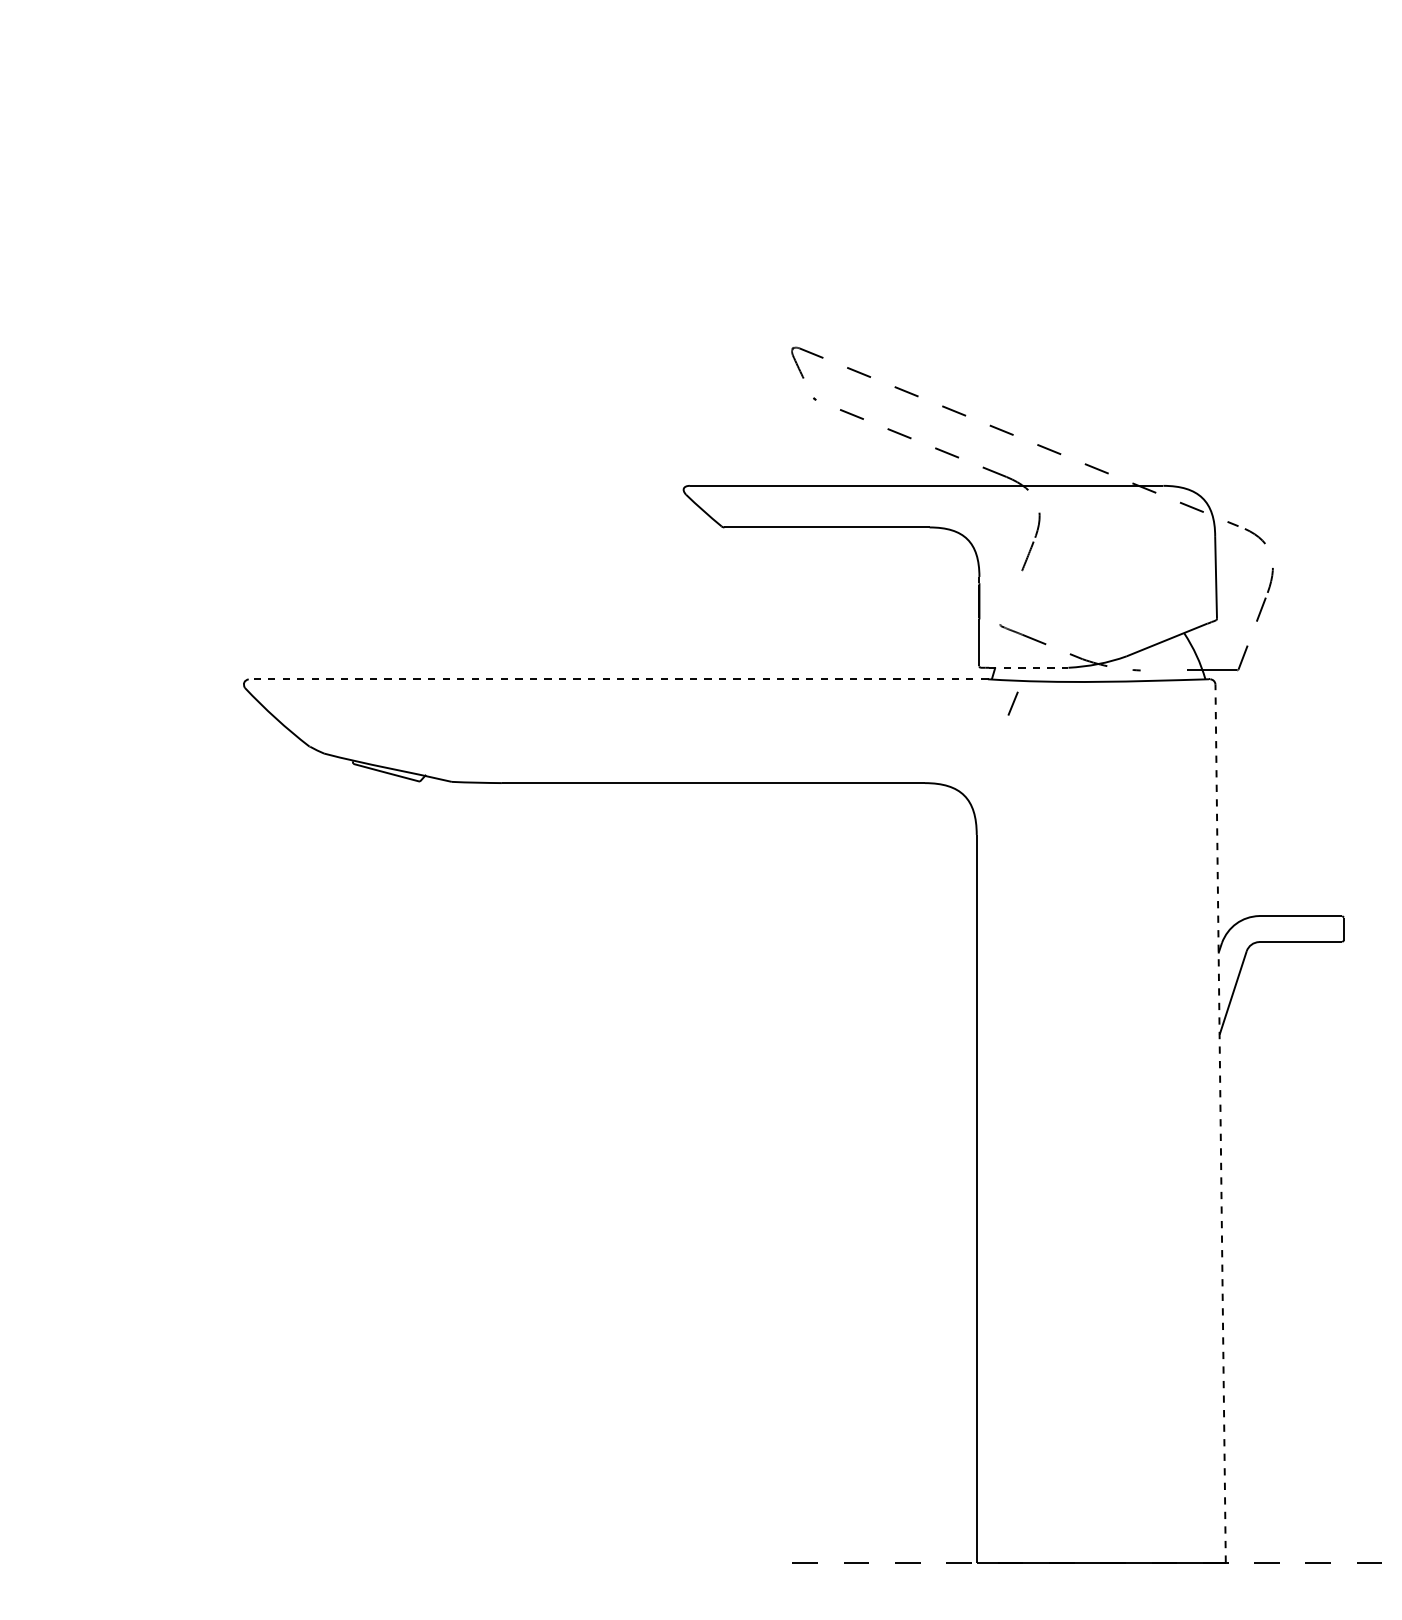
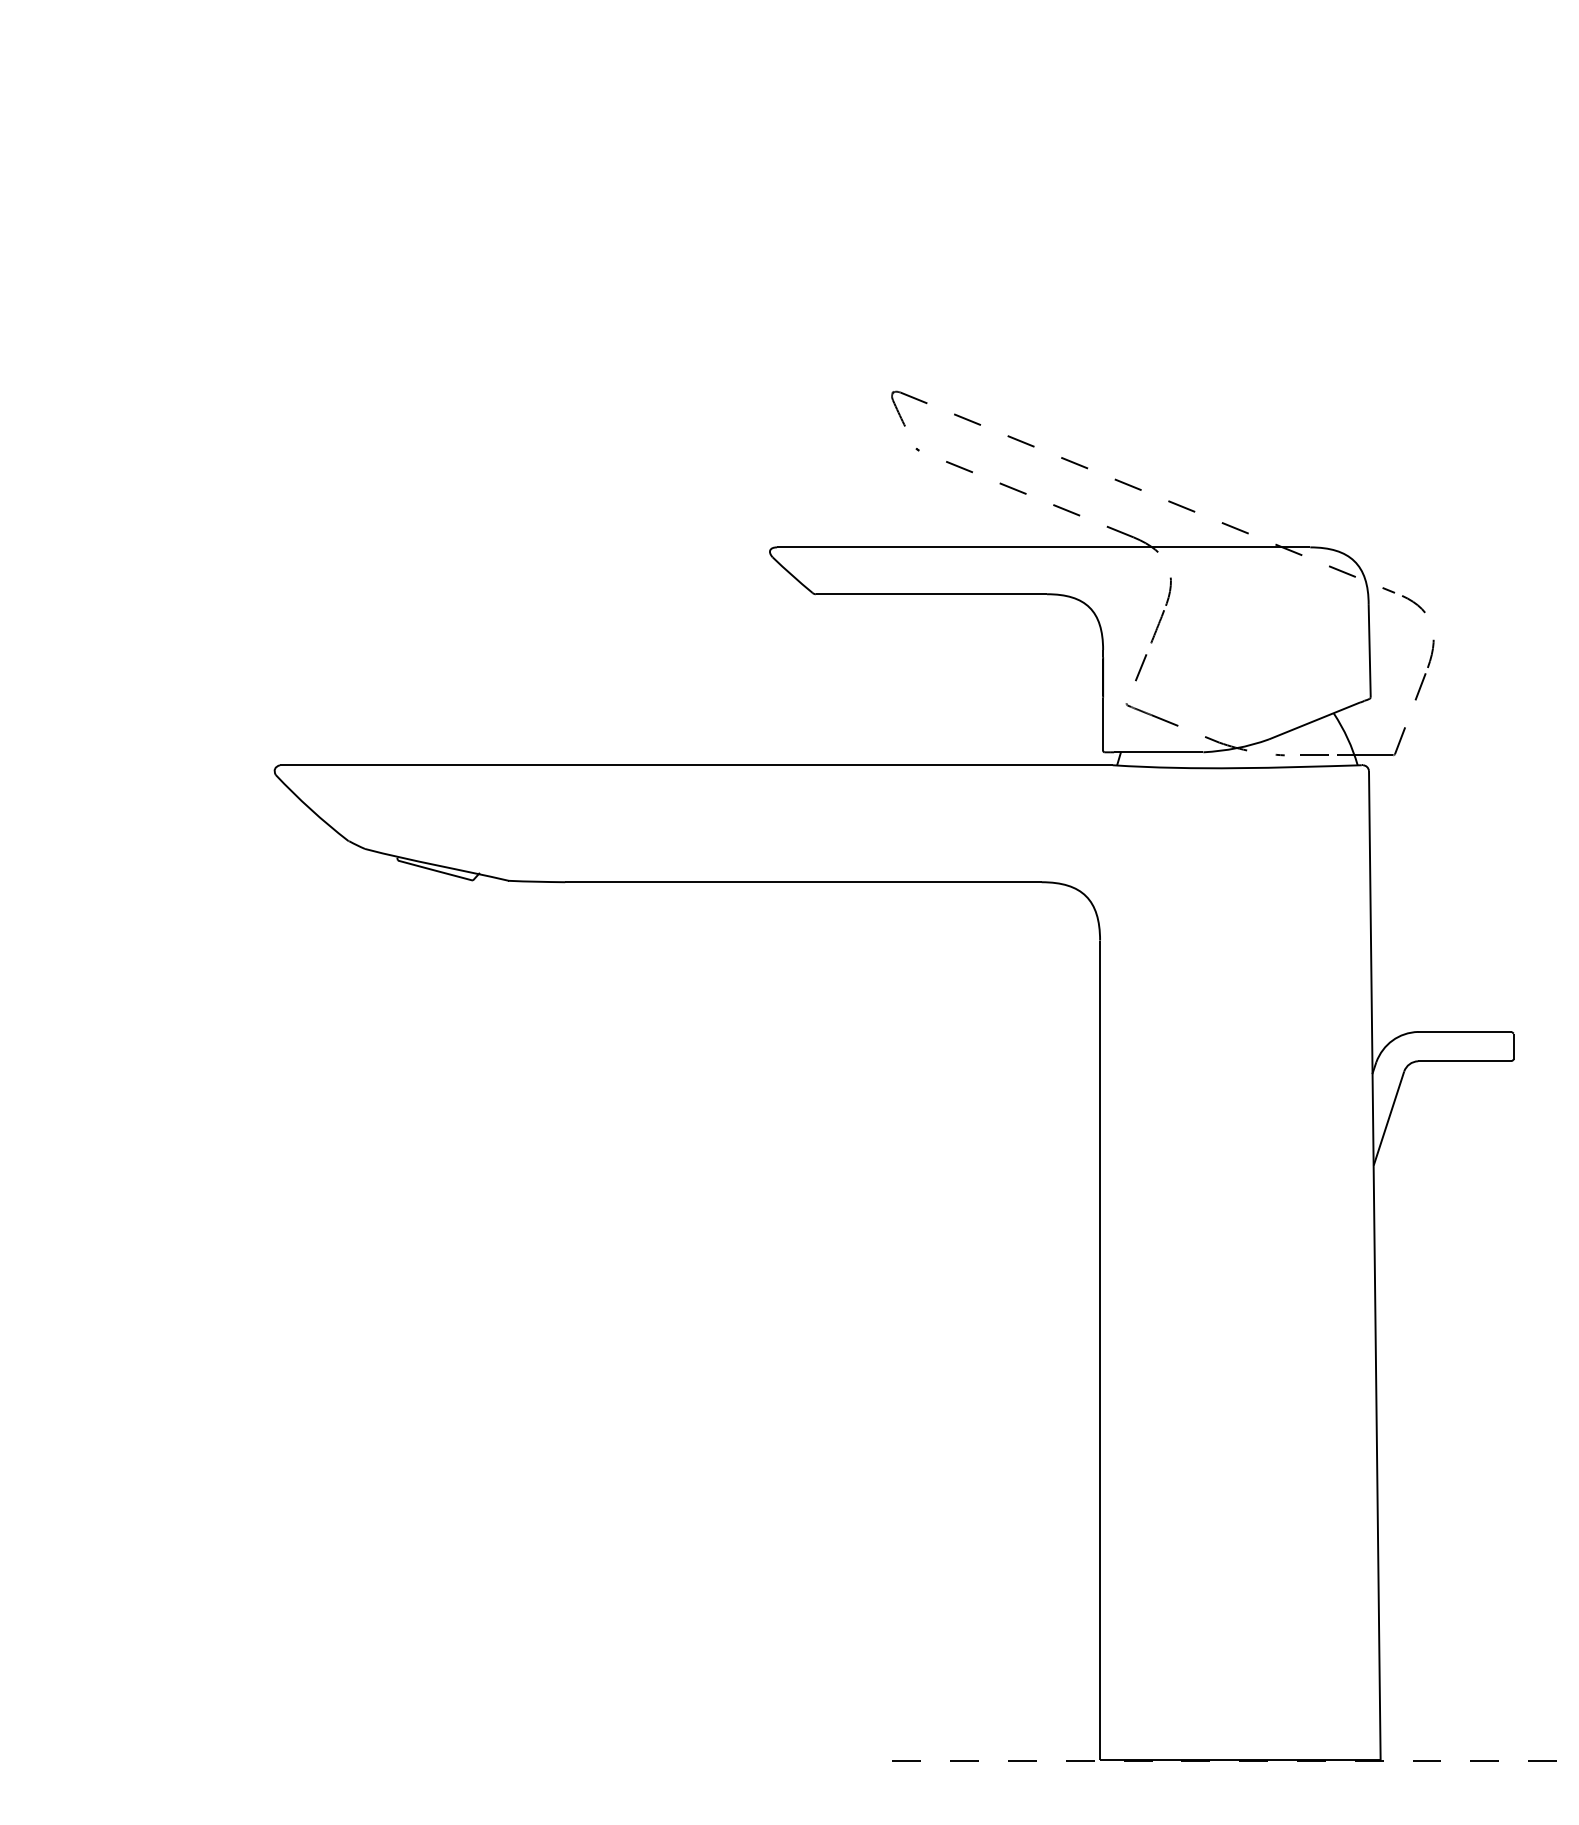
line: (1028, 667) -> (1158, 752), dashed -> solid
line: (1167, 669) -> (1314, 754), added
line: (617, 679) -> (695, 765), dashed -> solid
line: (1013, 703) -> (1141, 667), moved
line: (1220, 1123) -> (1374, 1265), dashed -> solid

